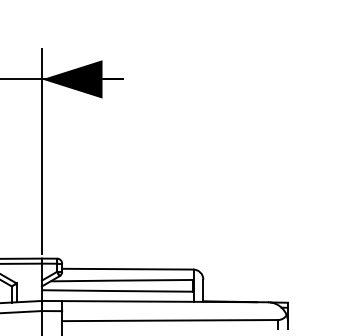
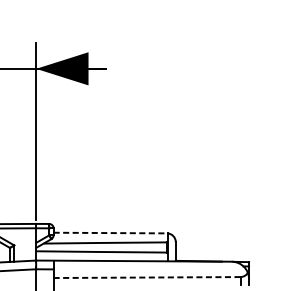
line: (127, 269) -> (110, 233), solid -> dashed
line: (170, 320) -> (147, 277), solid -> dashed

